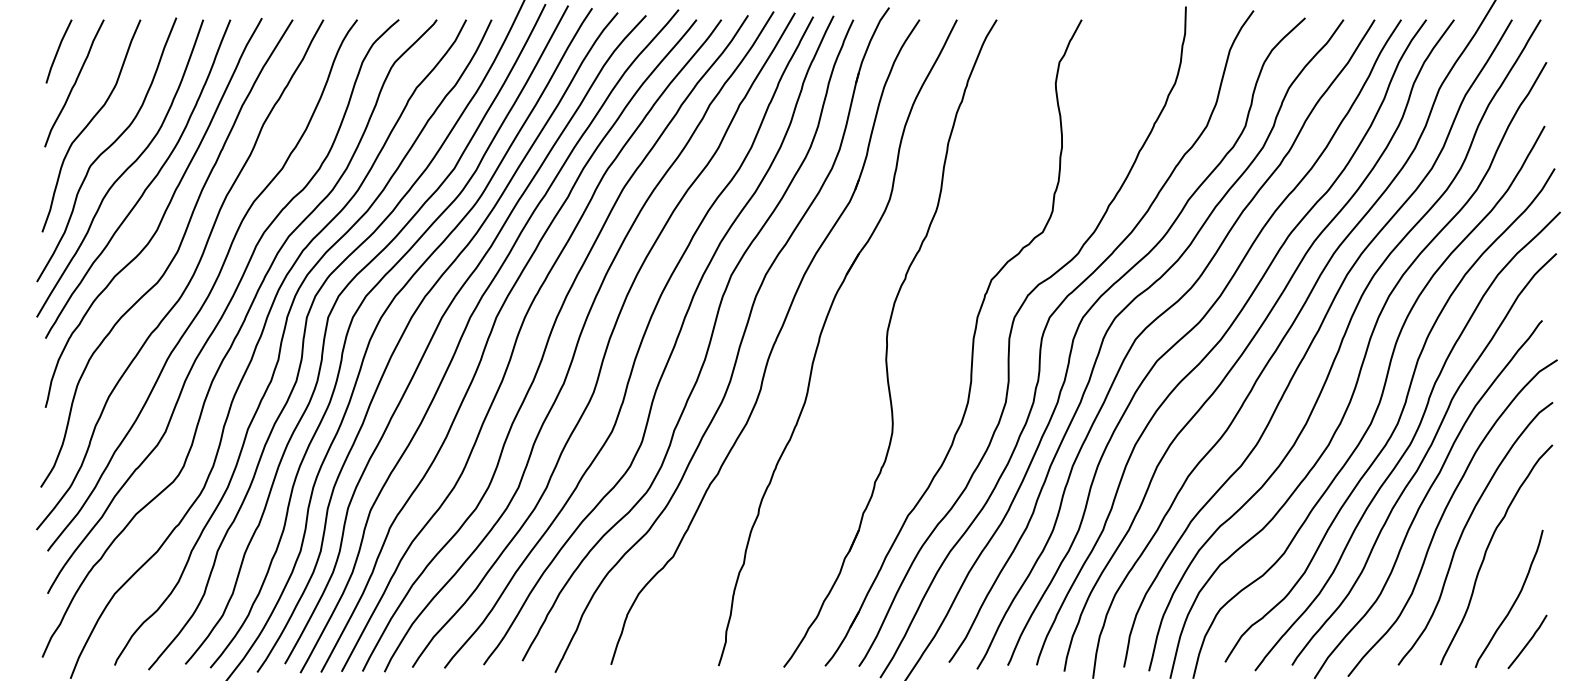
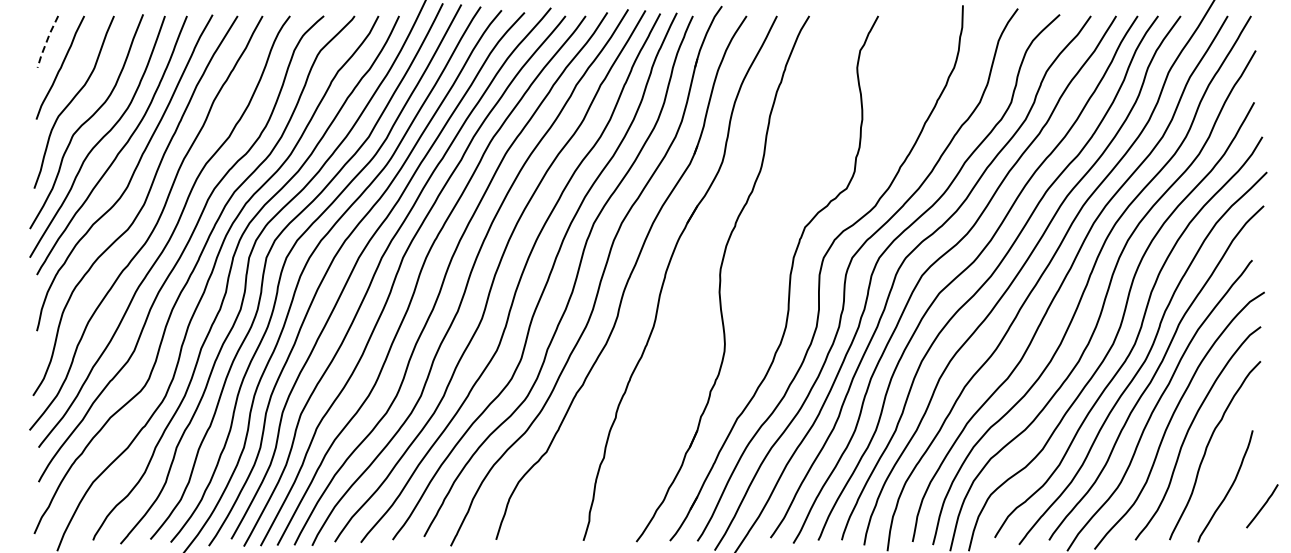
line: (57, 51) -> (46, 41), solid -> dashed
line: (1527, 642) -> (1262, 506), moved

